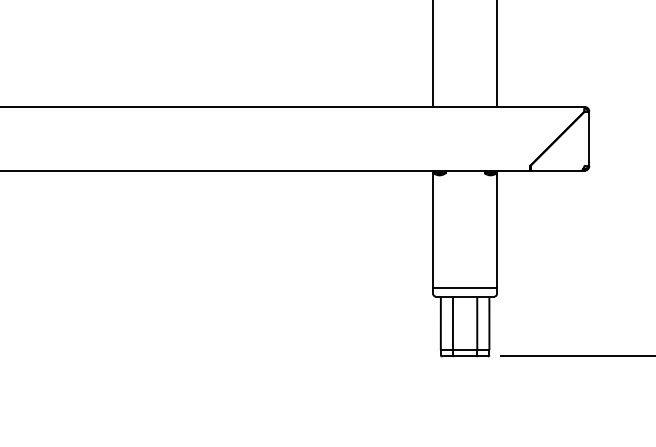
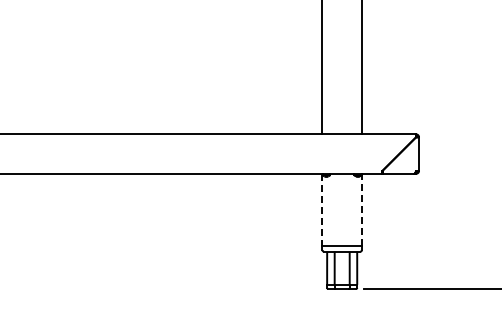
line: (496, 228) -> (361, 209), solid -> dashed
line: (433, 229) -> (322, 210), solid -> dashed

